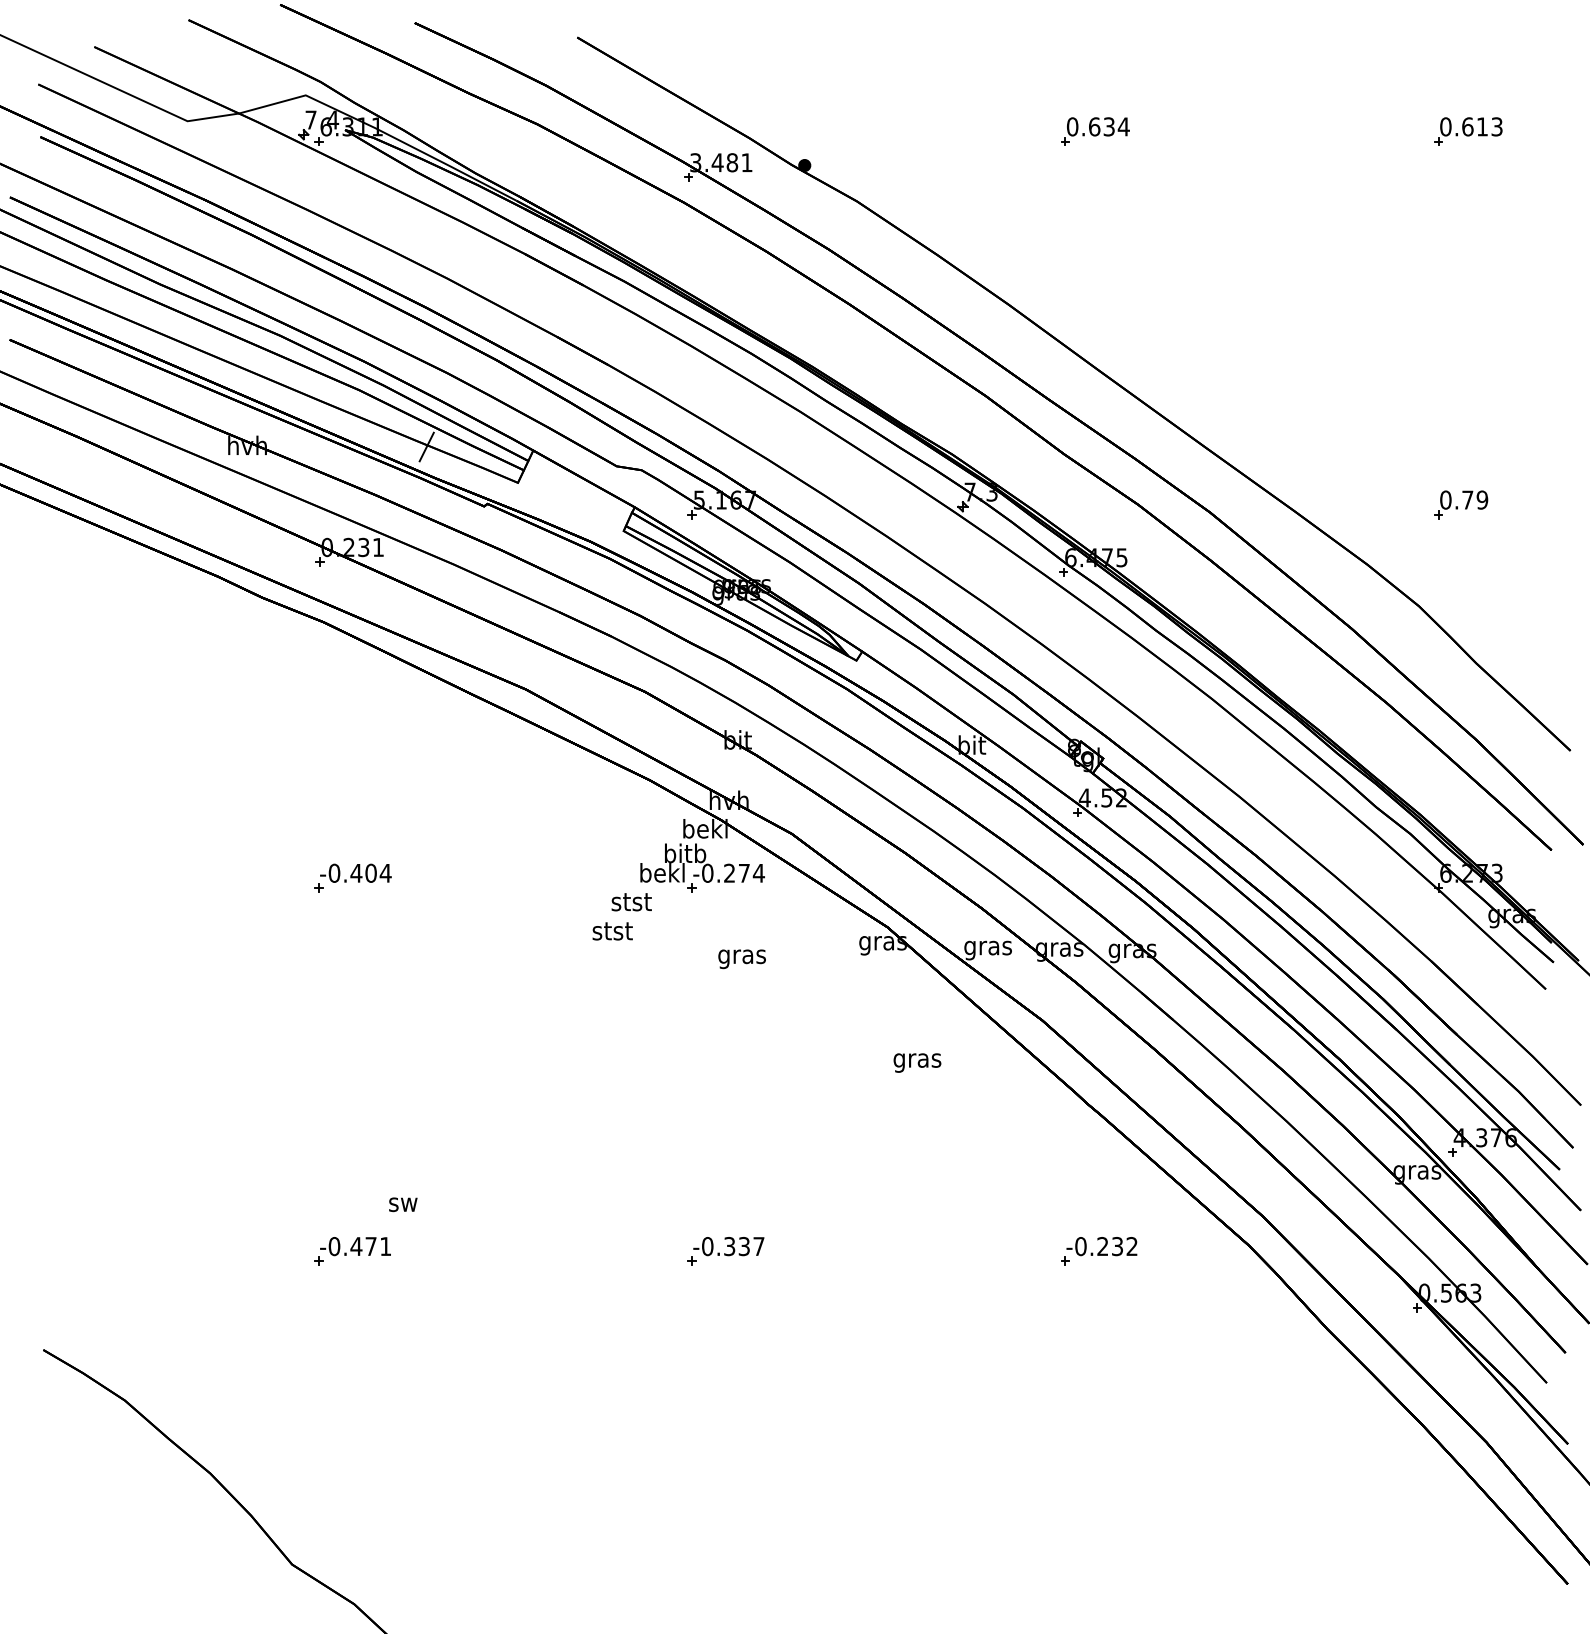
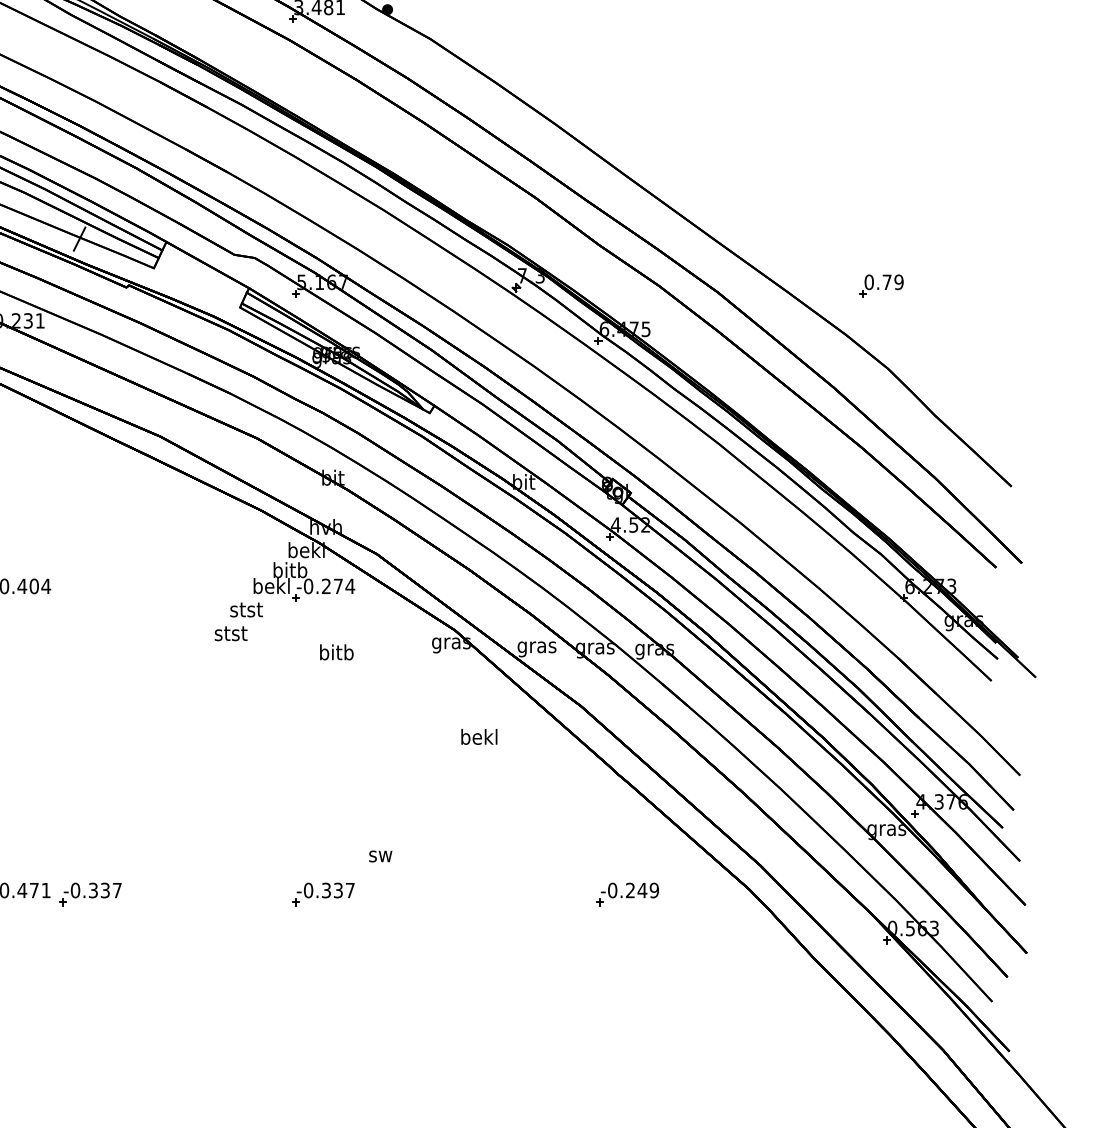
part: (1461, 504) -> (881, 285), moved
text: (741, 956) -> (336, 654), gras -> bitb
text: (917, 1060) -> (479, 738), gras -> bekl
text: (403, 1204) -> (380, 856), moved
text: (1124, 1246) -> (648, 890), -0.232 -> -0.249
part: (439, 1251) -> (90, 894), added

